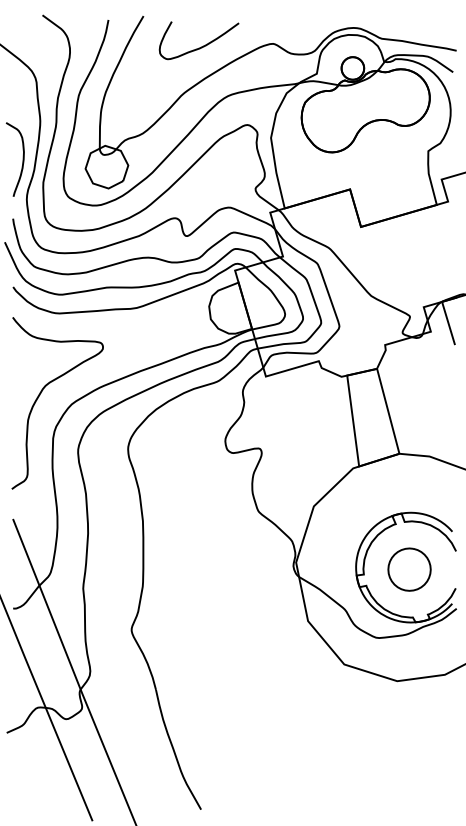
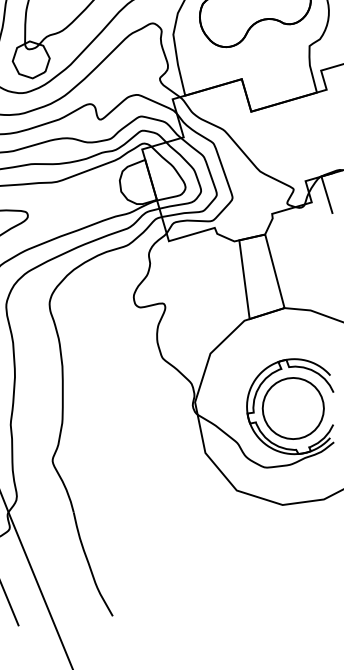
part: (409, 569) -> (293, 408), size x1.67

